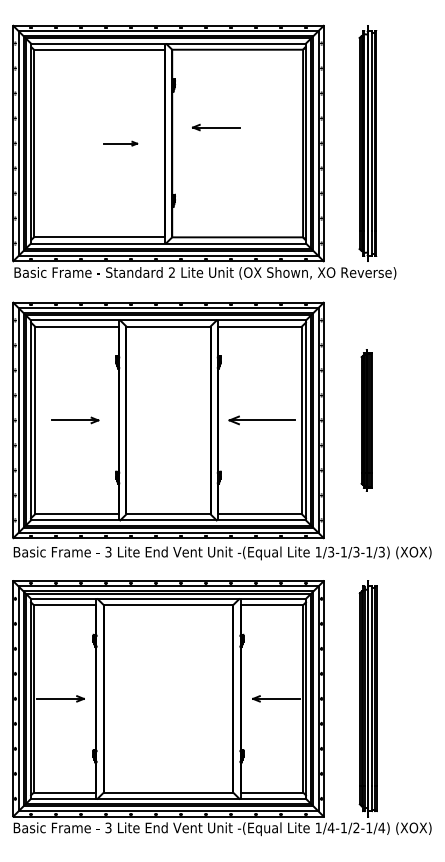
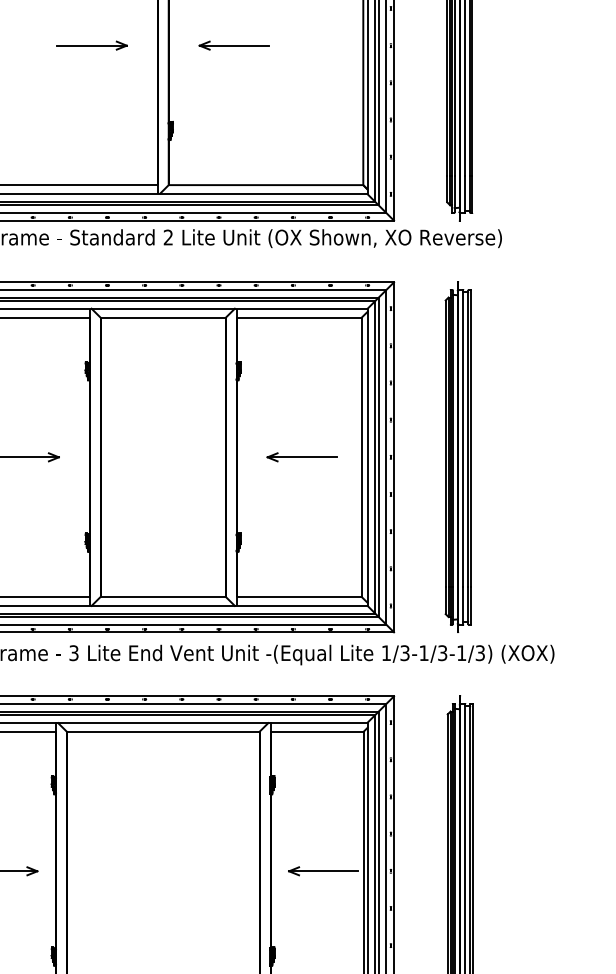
part: (216, 127) -> (234, 45), moved
part: (120, 143) -> (91, 45), size x1.43
part: (261, 420) -> (301, 457), size x0.71
part: (366, 420) -> (457, 457), size x1.67

